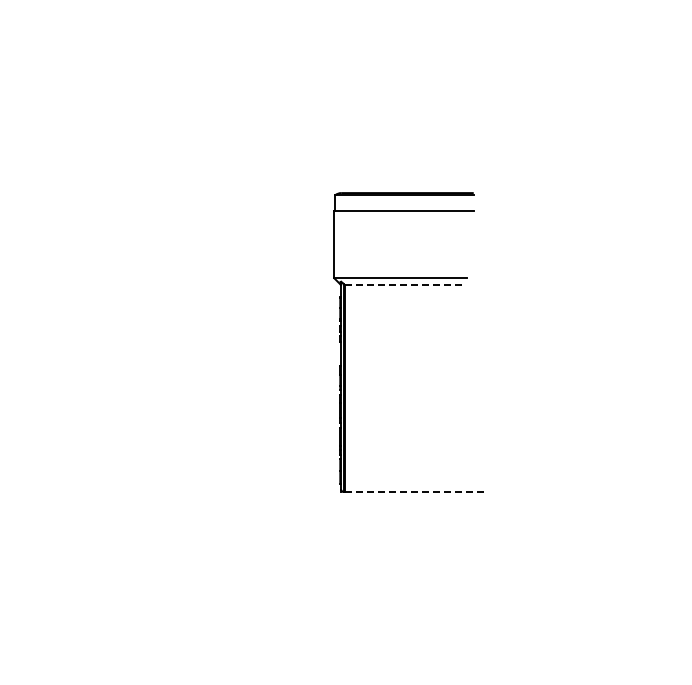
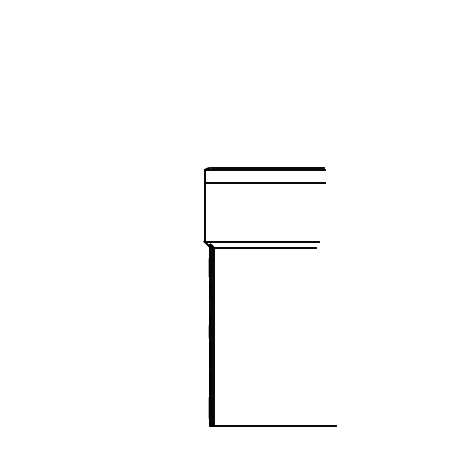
line: (404, 285) -> (265, 247), dashed -> solid
line: (415, 491) -> (274, 425), dashed -> solid

